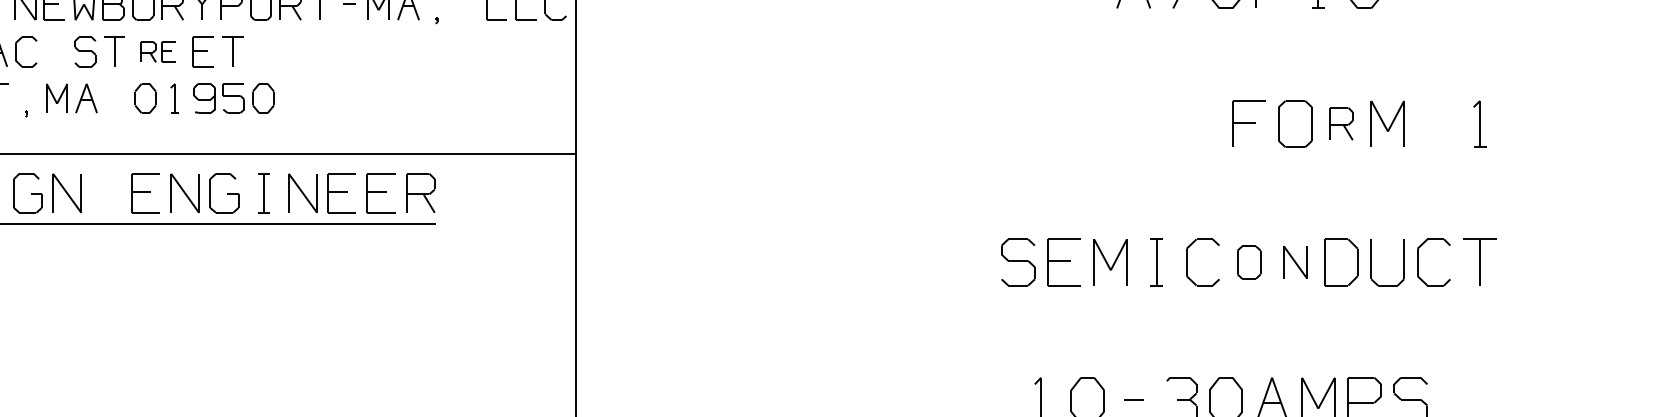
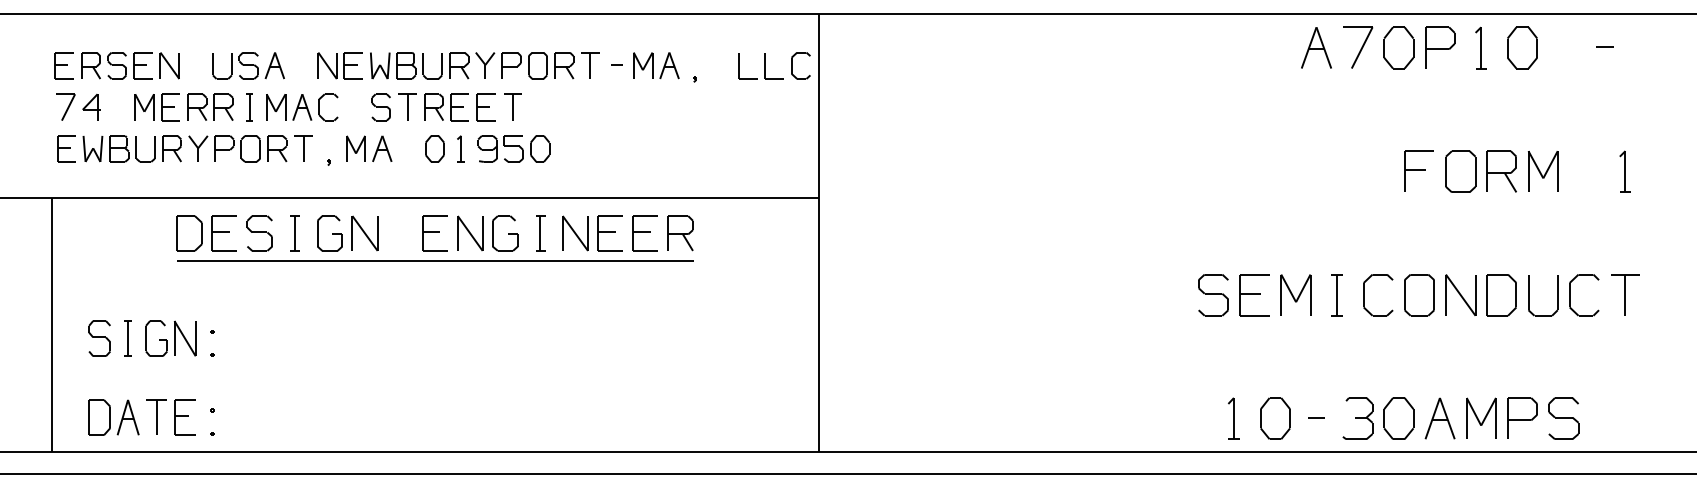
part: (158, 52) -> (446, 107), size x1.43
part: (1341, 123) -> (1501, 171), size x1.43
part: (1295, 261) -> (1460, 294), size x1.43
part: (1249, 262) -> (1419, 295), size x1.43

